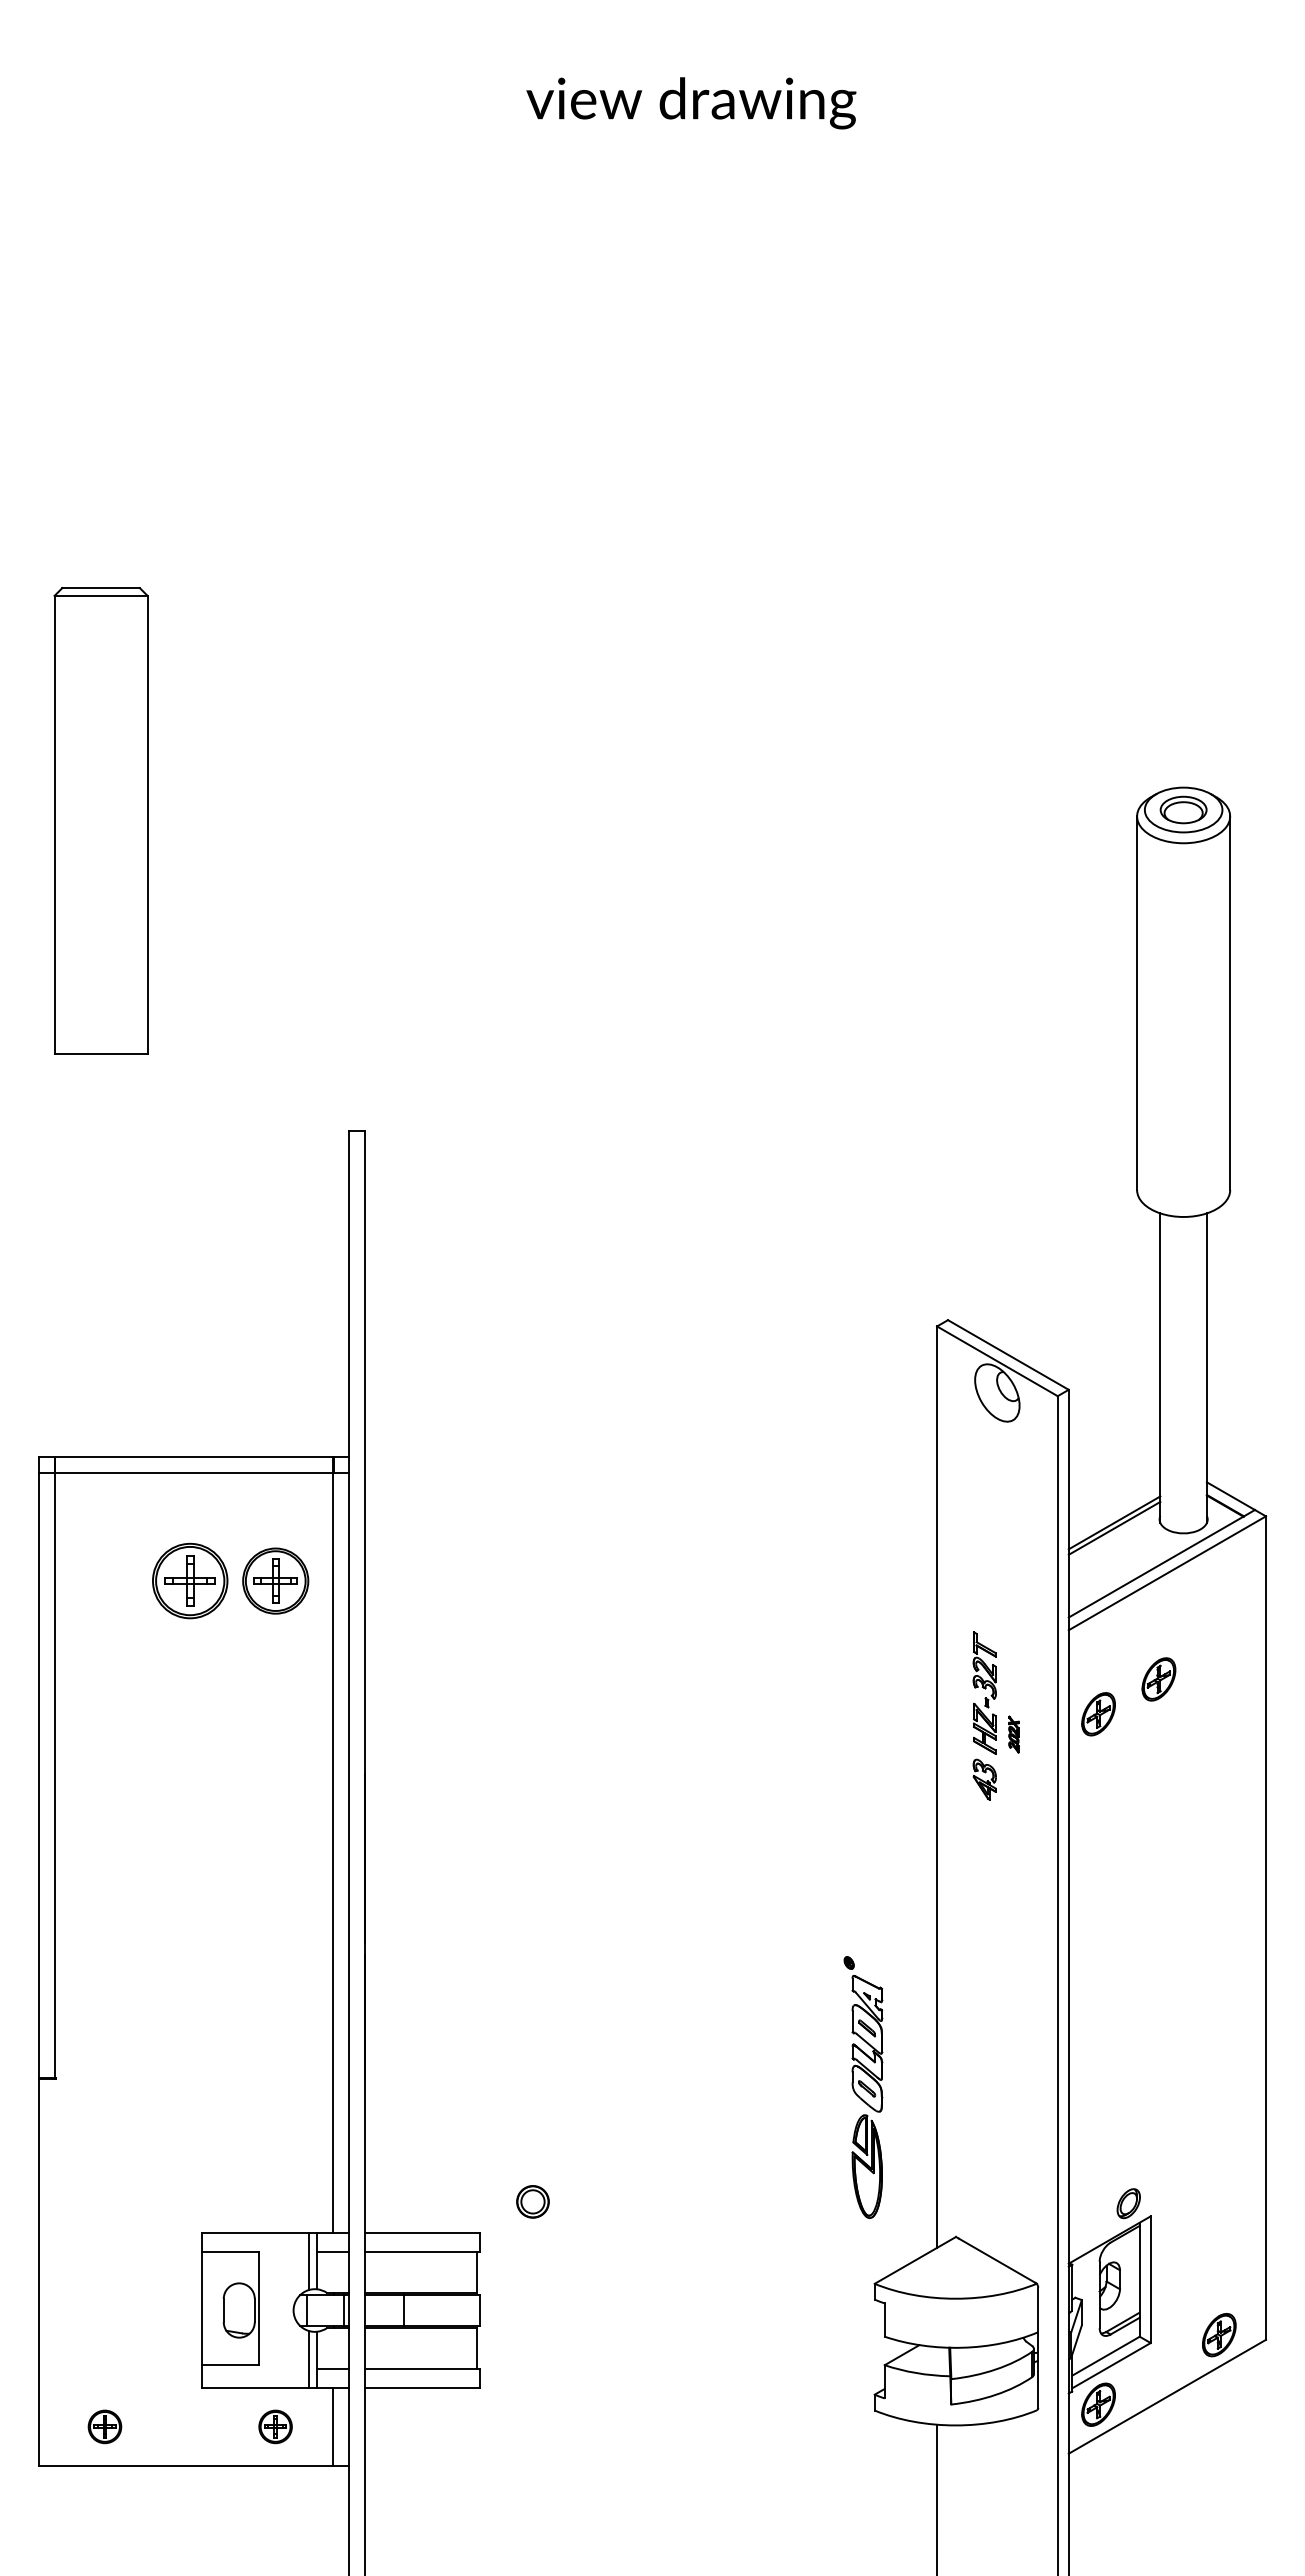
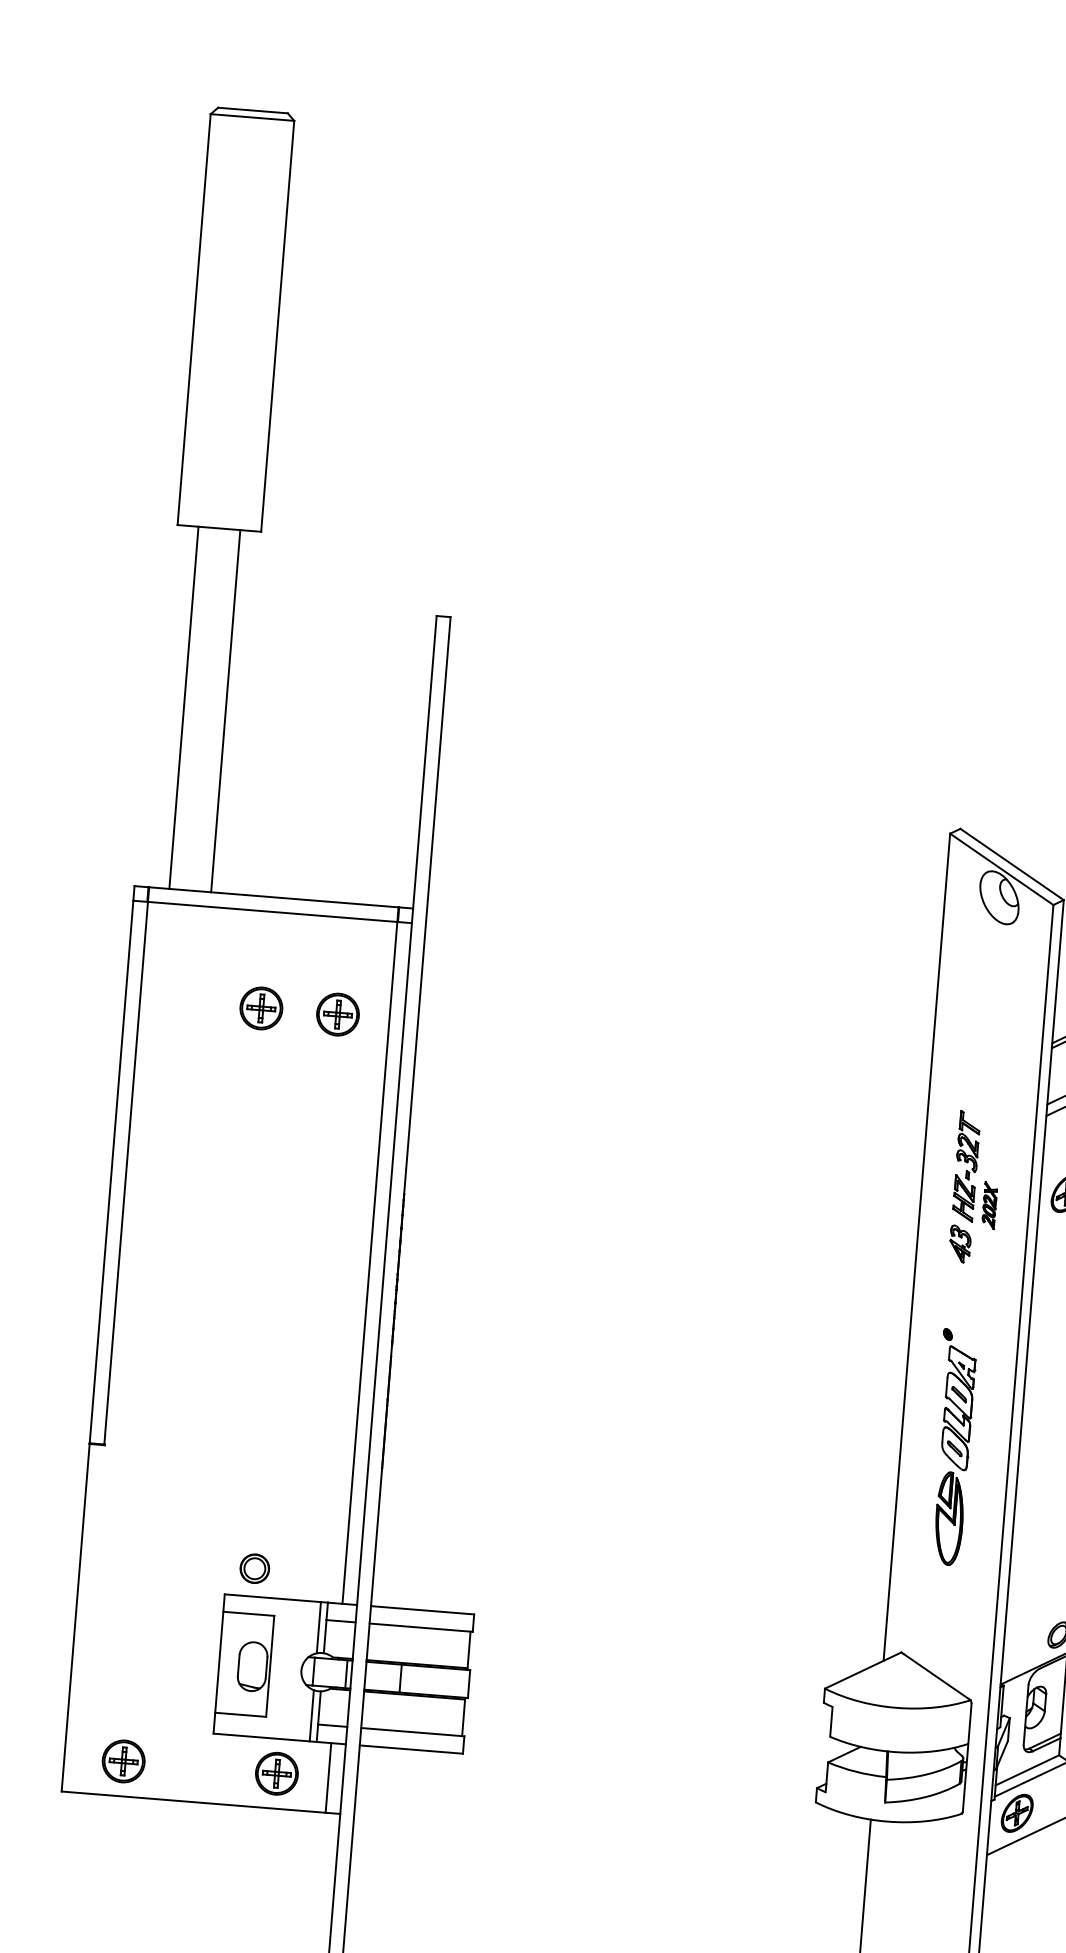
line: (77, 1255) -> (183, 707), added
line: (124, 1255) -> (225, 711), added
part: (190, 1581) -> (261, 1008), size x0.62
part: (275, 1581) -> (337, 1014), size x0.71
part: (1013, 1734) -> (989, 1205), size x1.43
part: (863, 2087) -> (951, 1447), moved
part: (532, 2201) -> (254, 1568), moved
part: (104, 2426) -> (123, 1761), size x1.43
part: (275, 2426) -> (276, 1773), size x1.43

